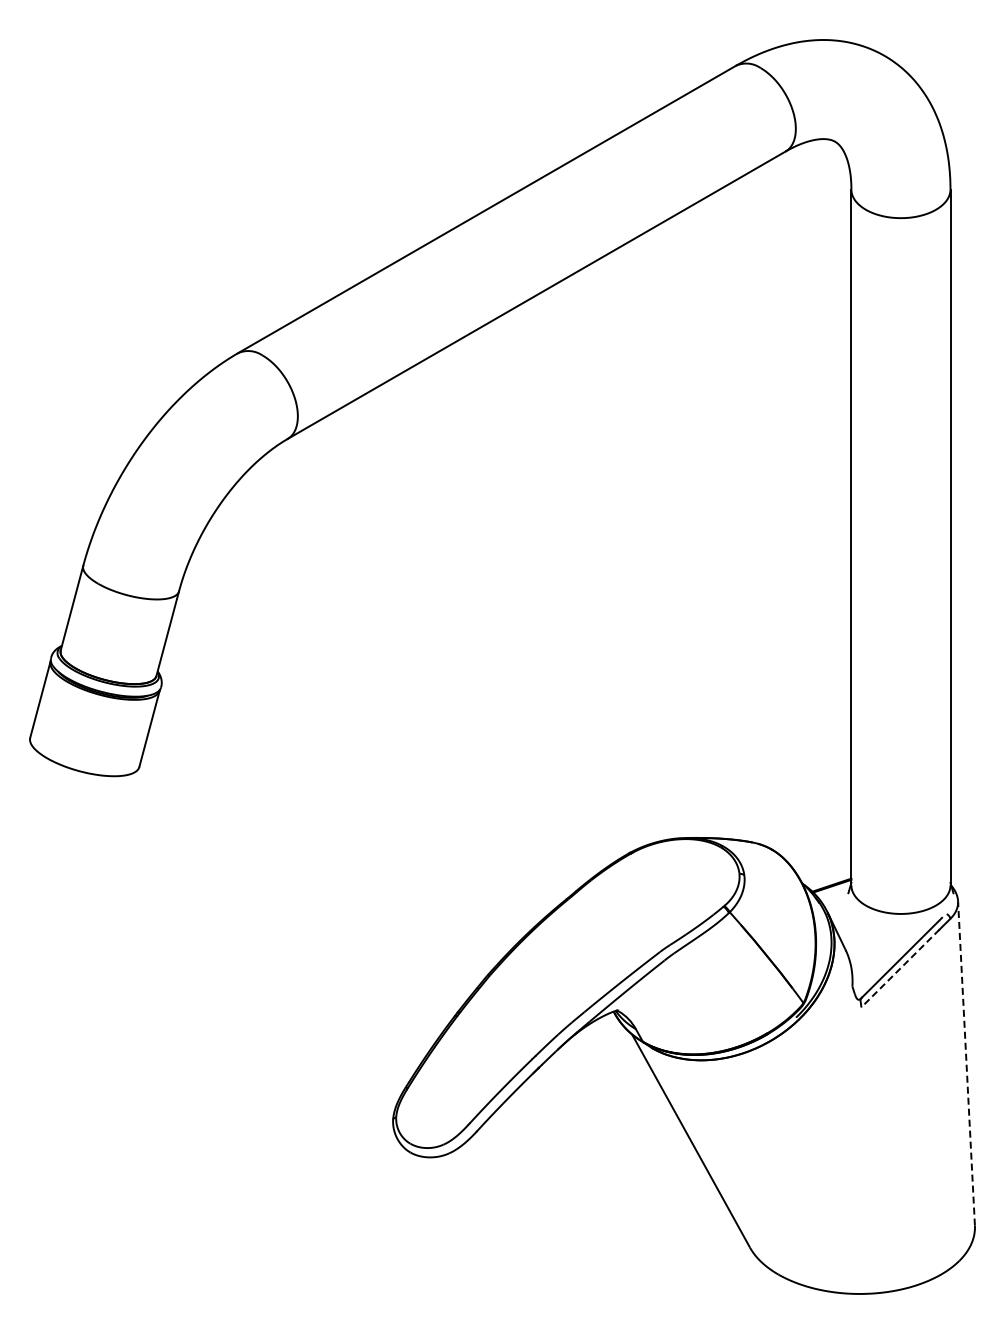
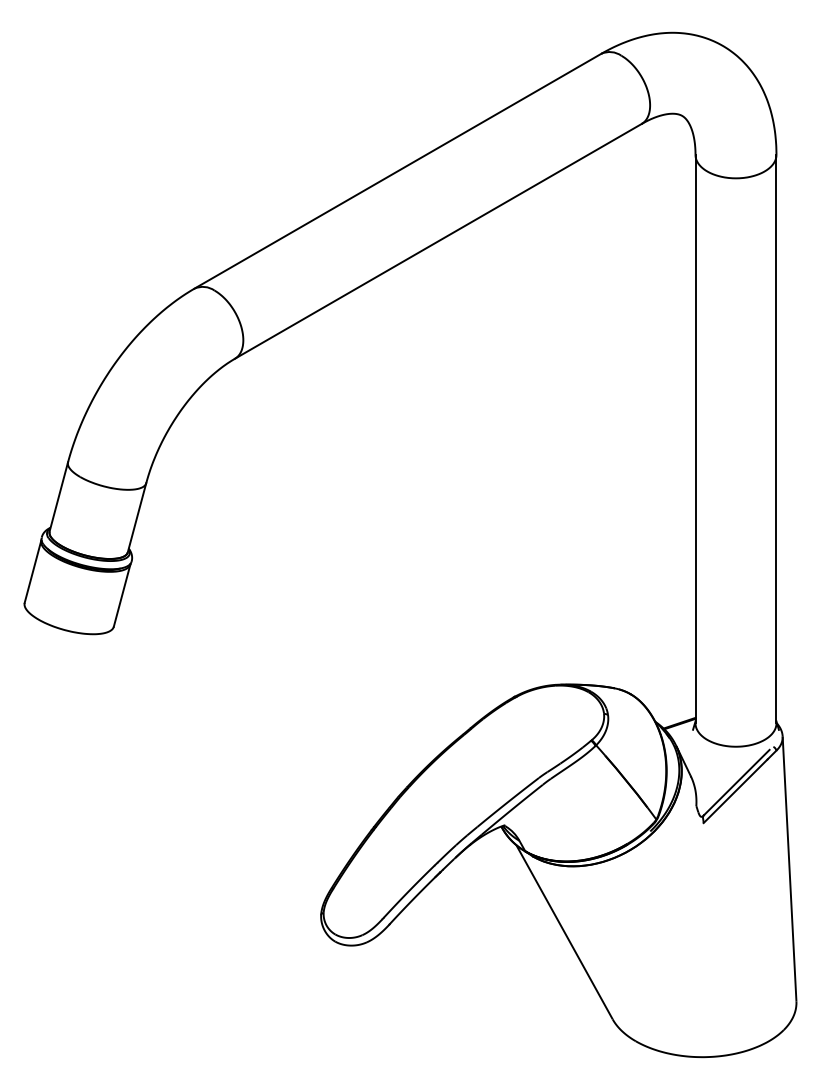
line: (900, 968) -> (735, 791), dashed -> solid
line: (966, 1062) -> (789, 868), dashed -> solid

